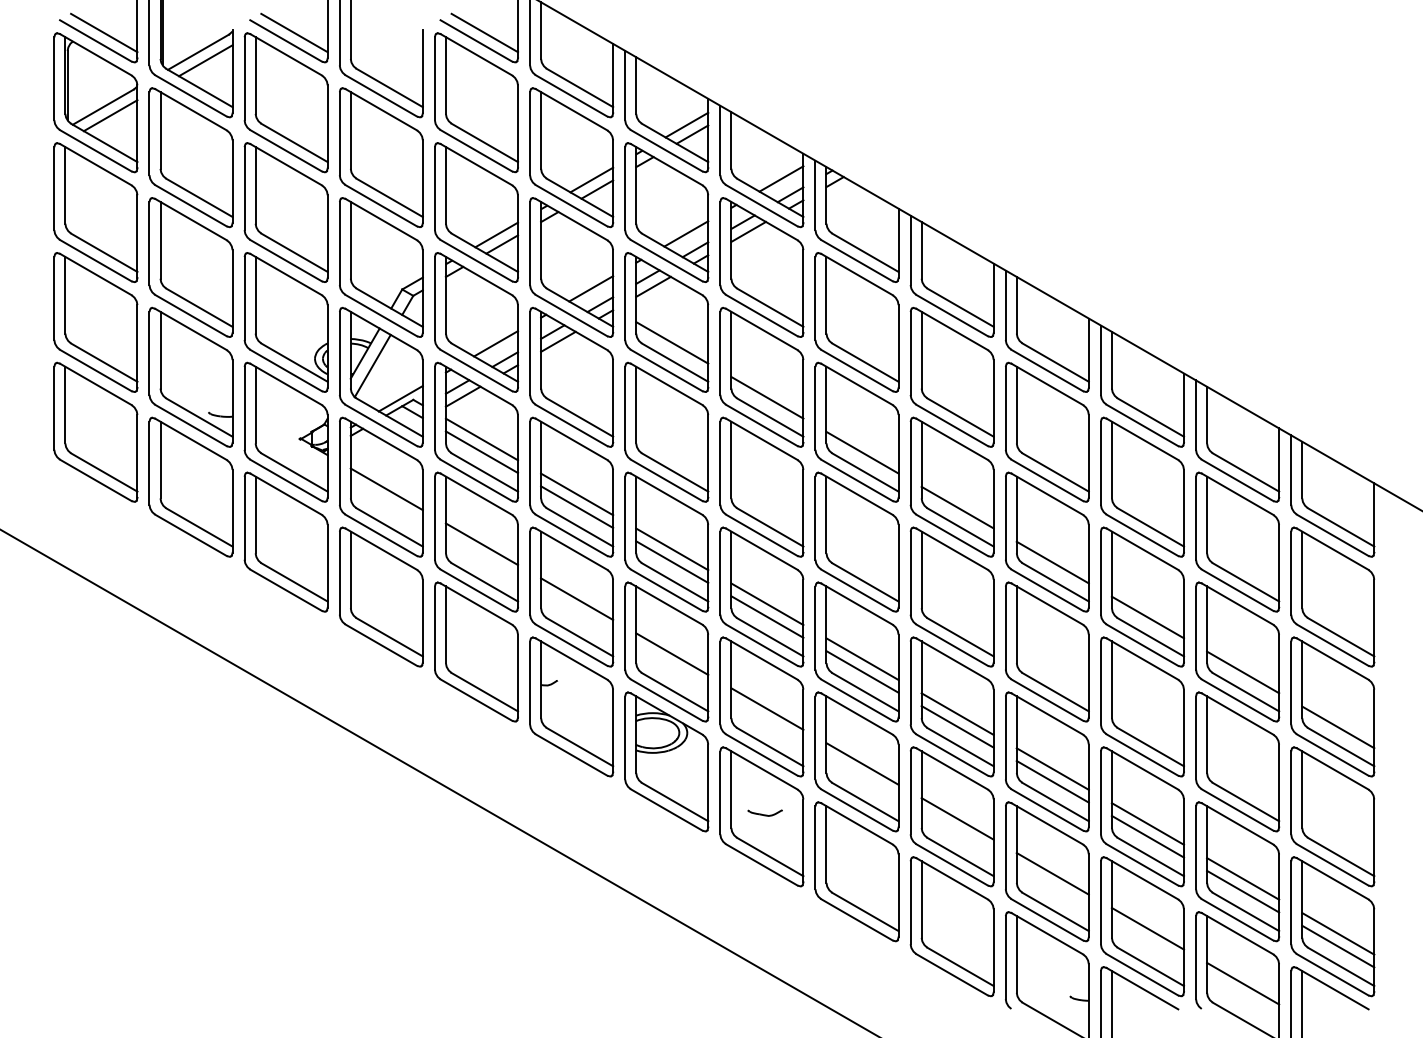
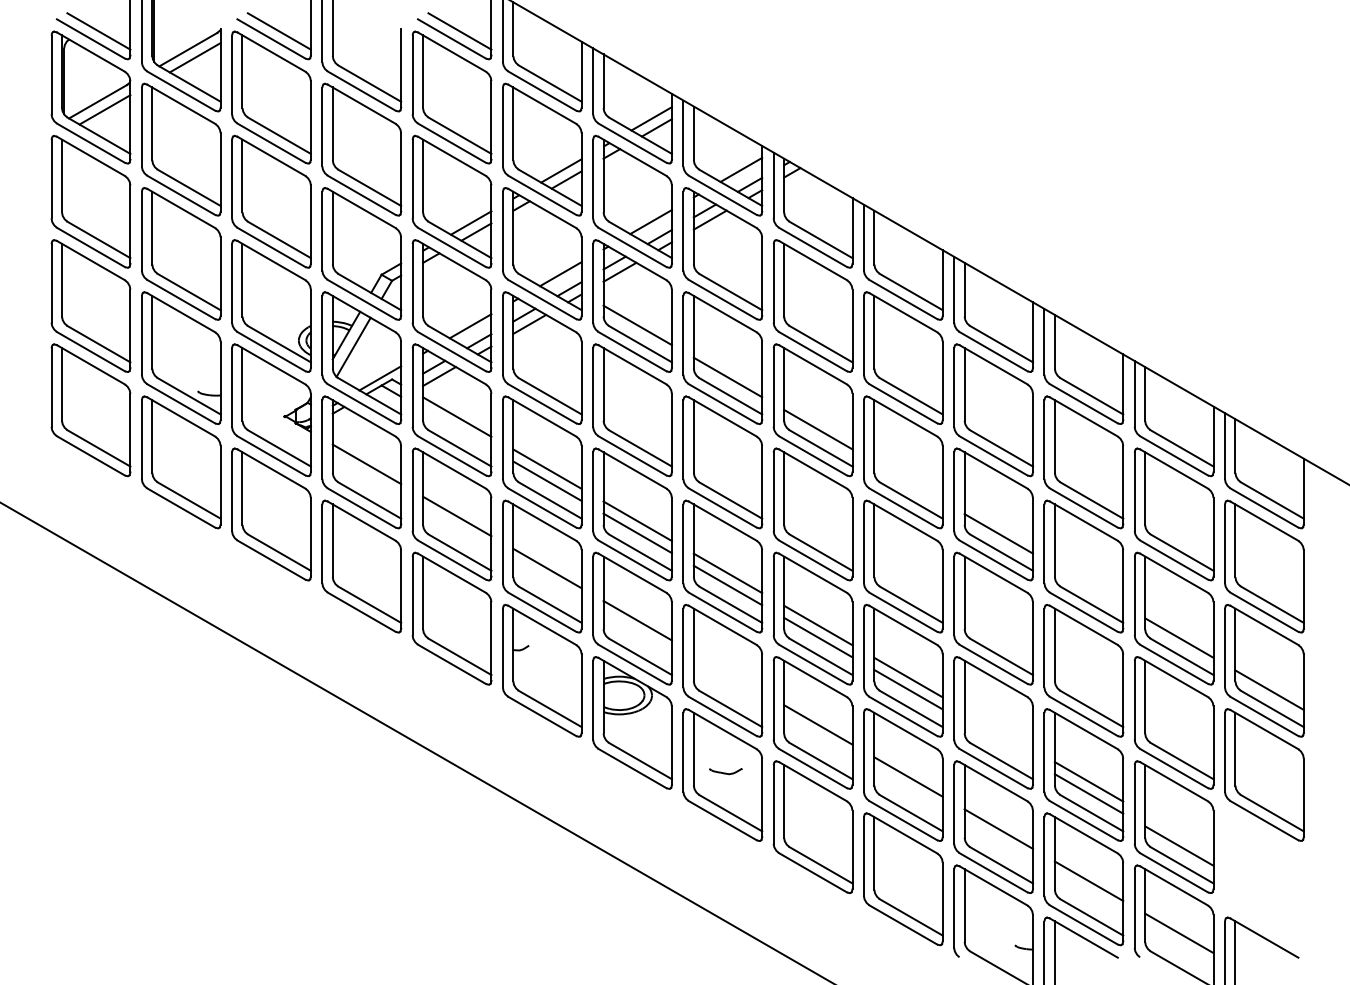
line: (481, 452) -> (456, 429), removed
line: (957, 507) -> (908, 481), removed
line: (1147, 617) -> (1088, 585), removed
line: (767, 708) -> (728, 672), removed
line: (1052, 768) -> (998, 729), removed
line: (1052, 781) -> (998, 741), removed
line: (1243, 878) -> (1179, 833), removed
part: (1332, 926) -> (1264, 879), removed

